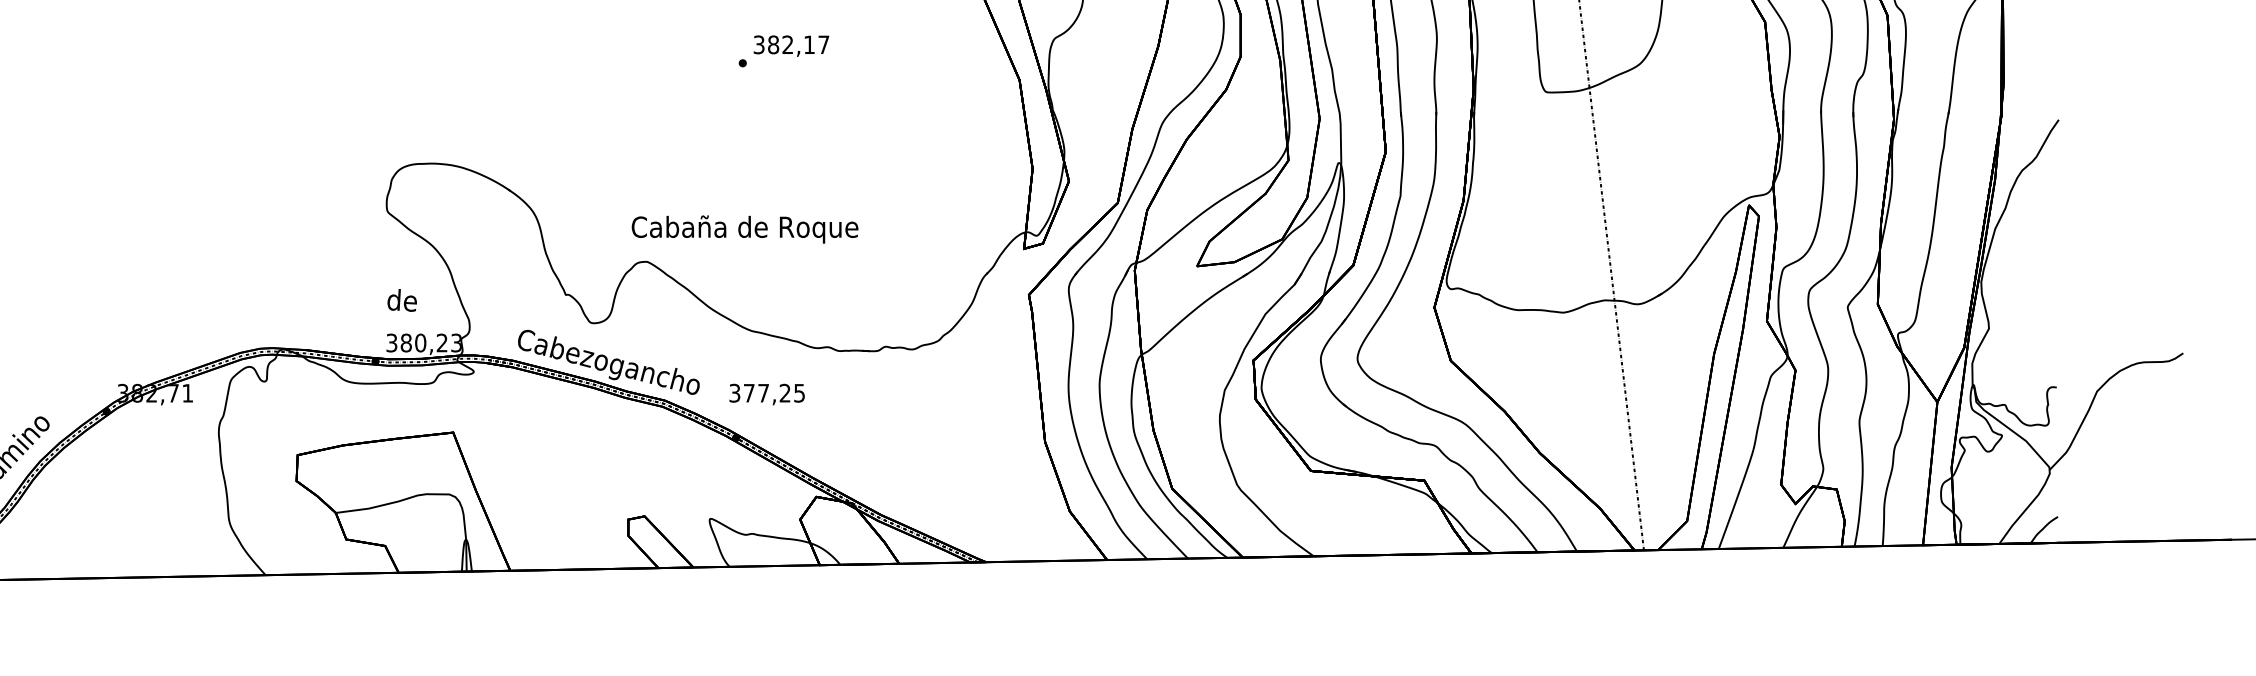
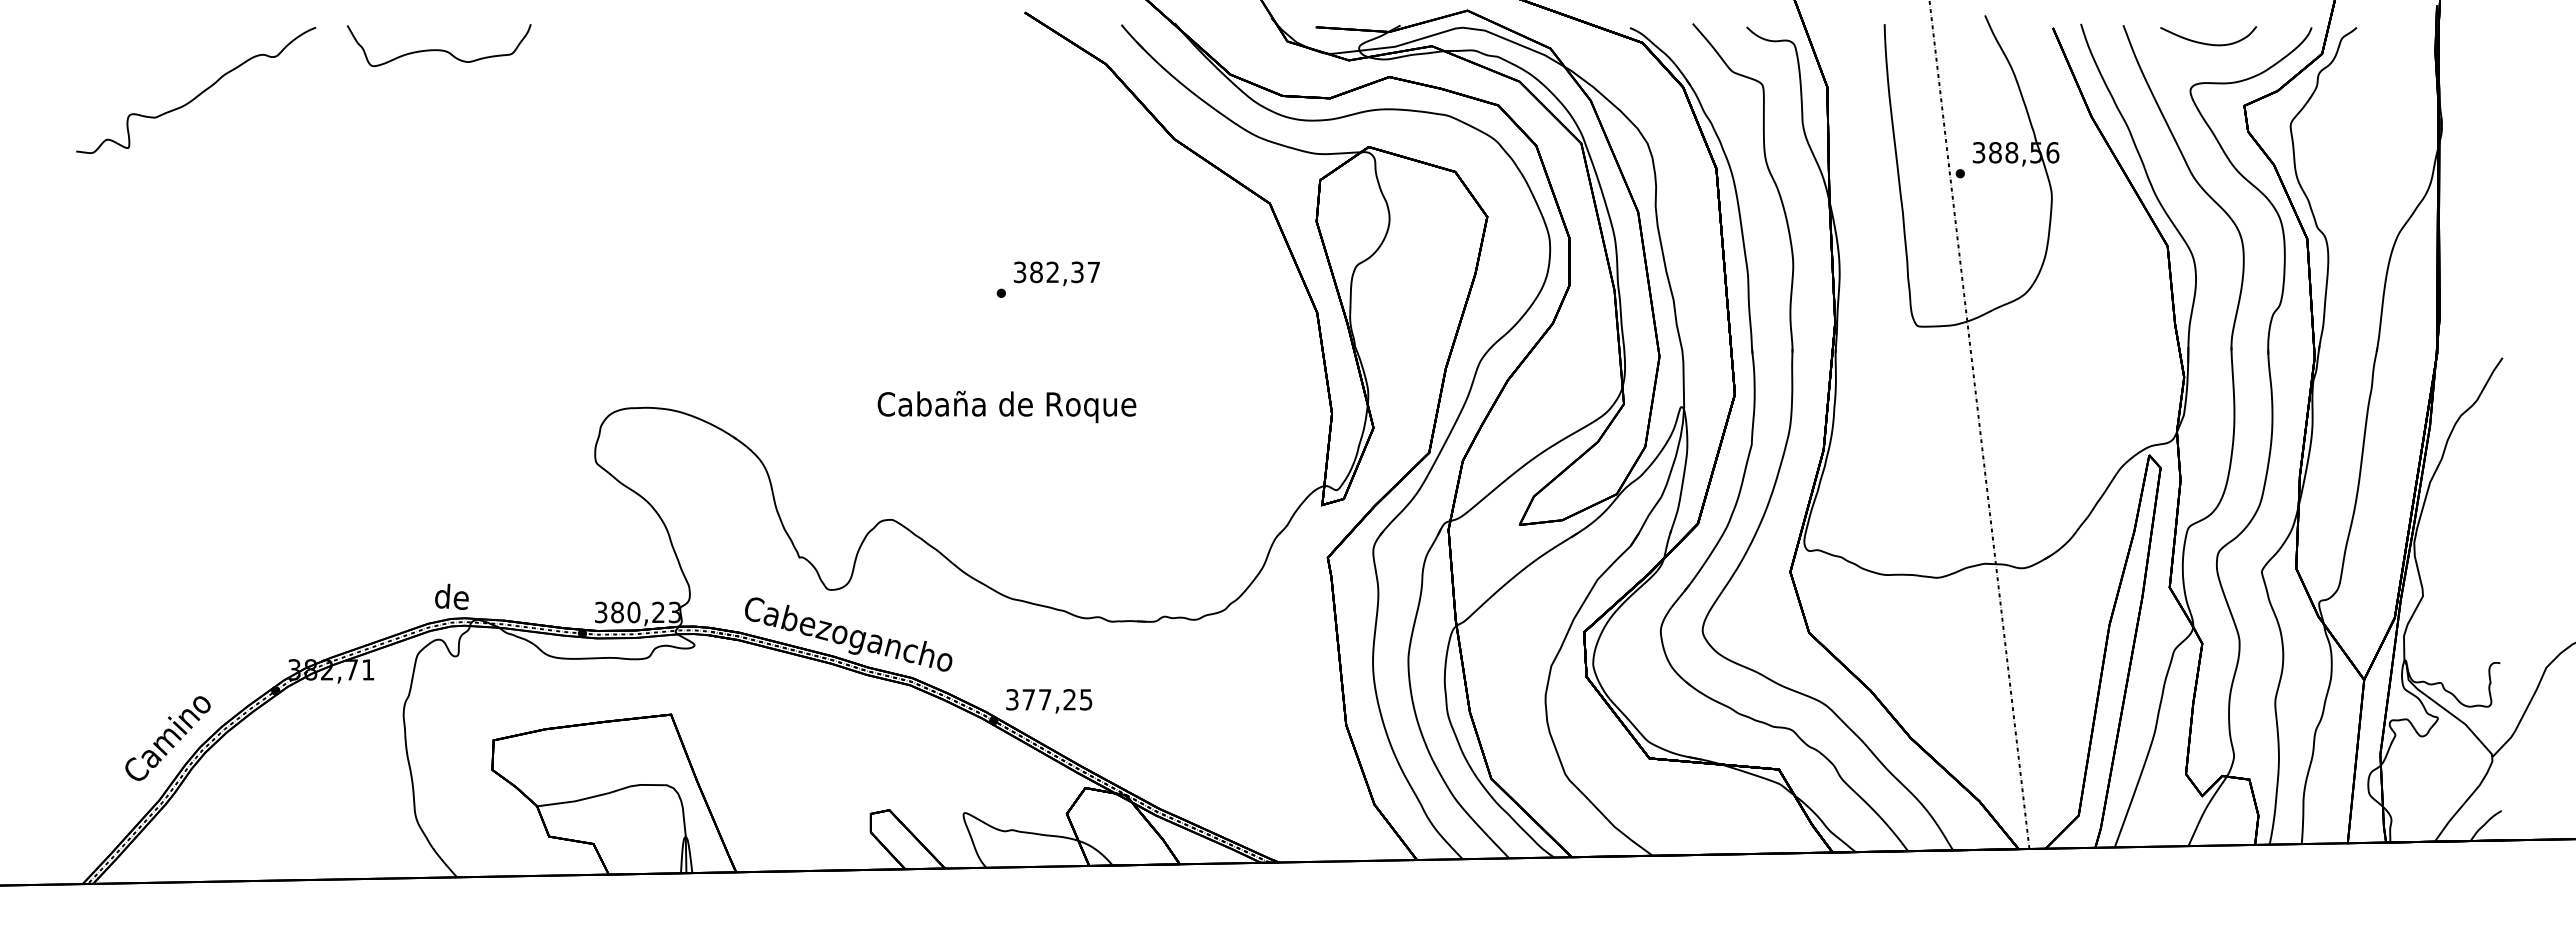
text: (809, 45) -> (1077, 272), 382,17 -> 382,37
text: (744, 229) -> (1006, 406), moved
text: (401, 300) -> (451, 596), moved
text: (767, 394) -> (1049, 701), moved

